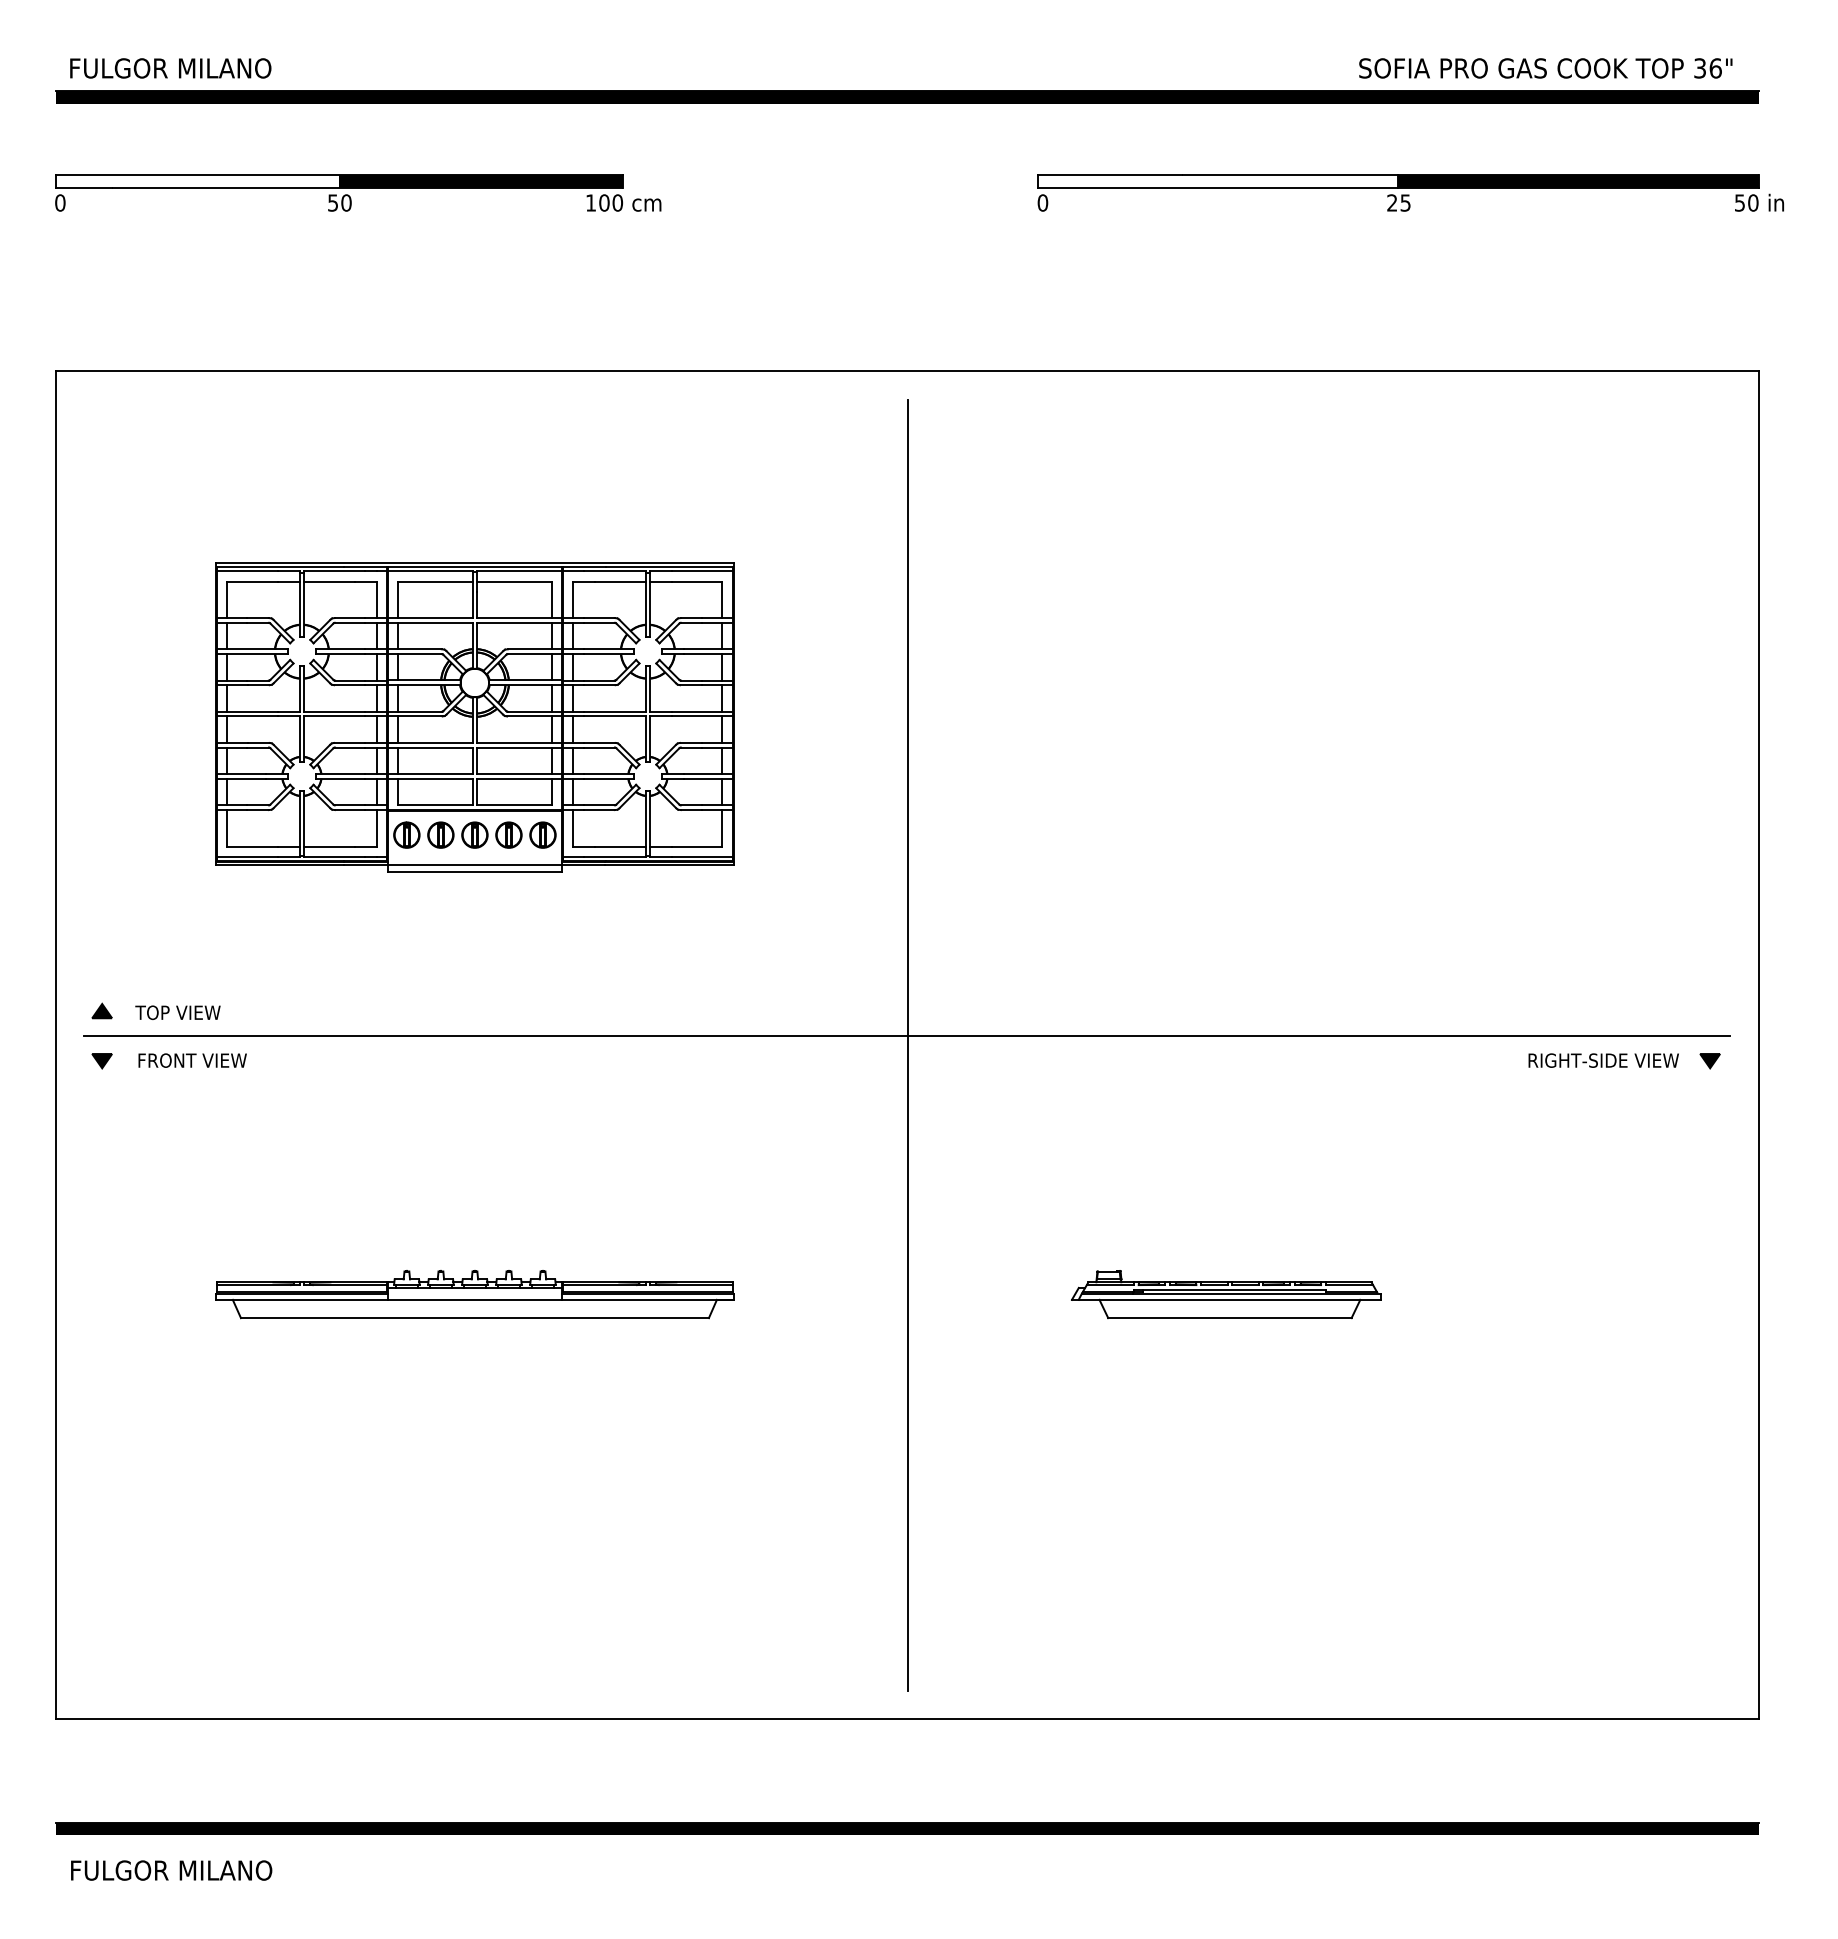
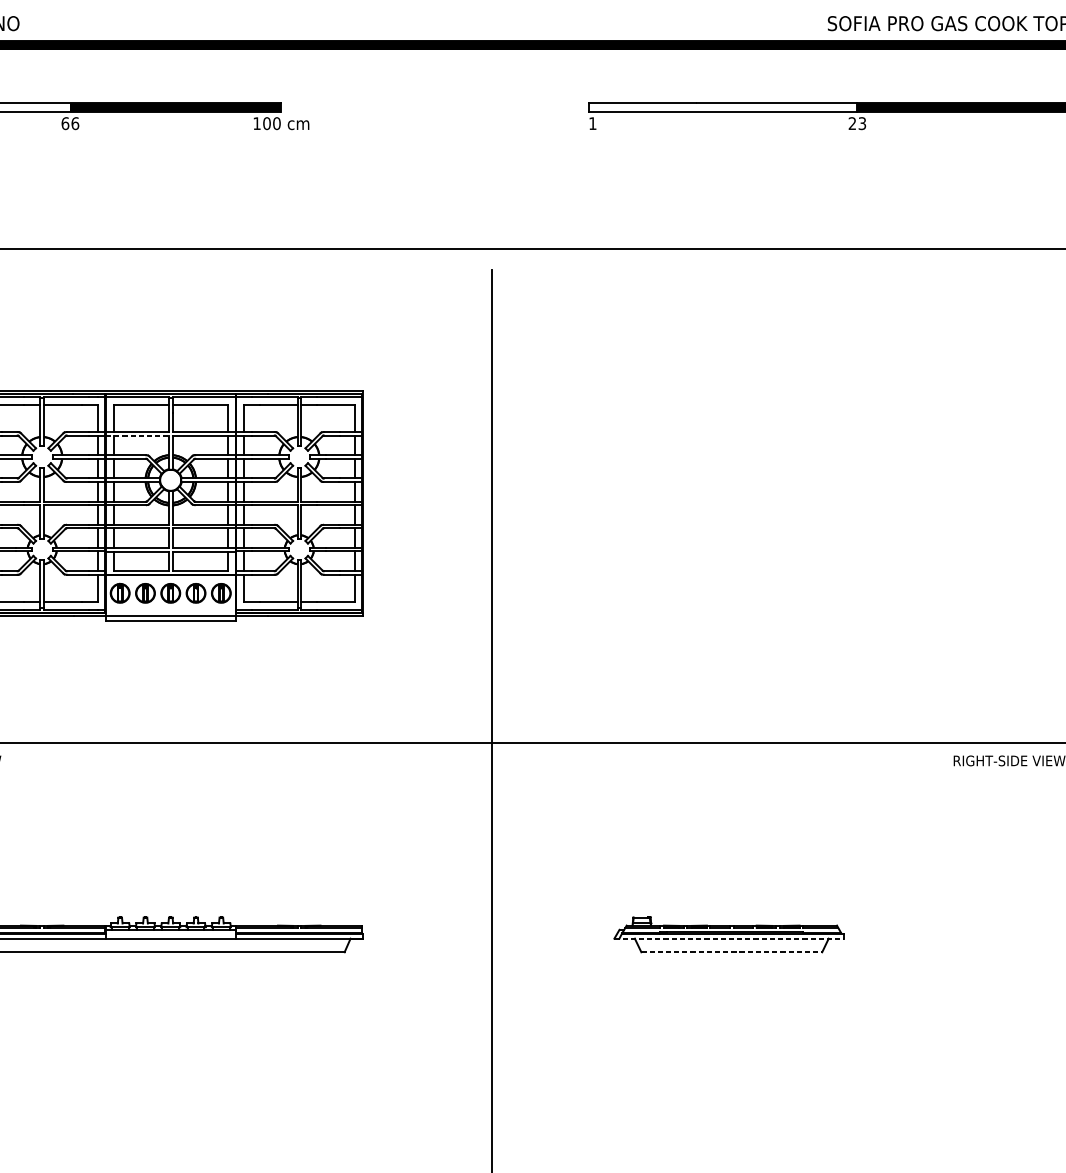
text: (339, 202) -> (70, 123), 50 -> 66
text: (1042, 202) -> (592, 123), 0 -> 1
text: (1405, 202) -> (862, 123), 25 -> 23
line: (430, 622) -> (137, 435), solid -> dashed
line: (1226, 1299) -> (729, 938), solid -> dashed
line: (1229, 1318) -> (731, 952), solid -> dashed

